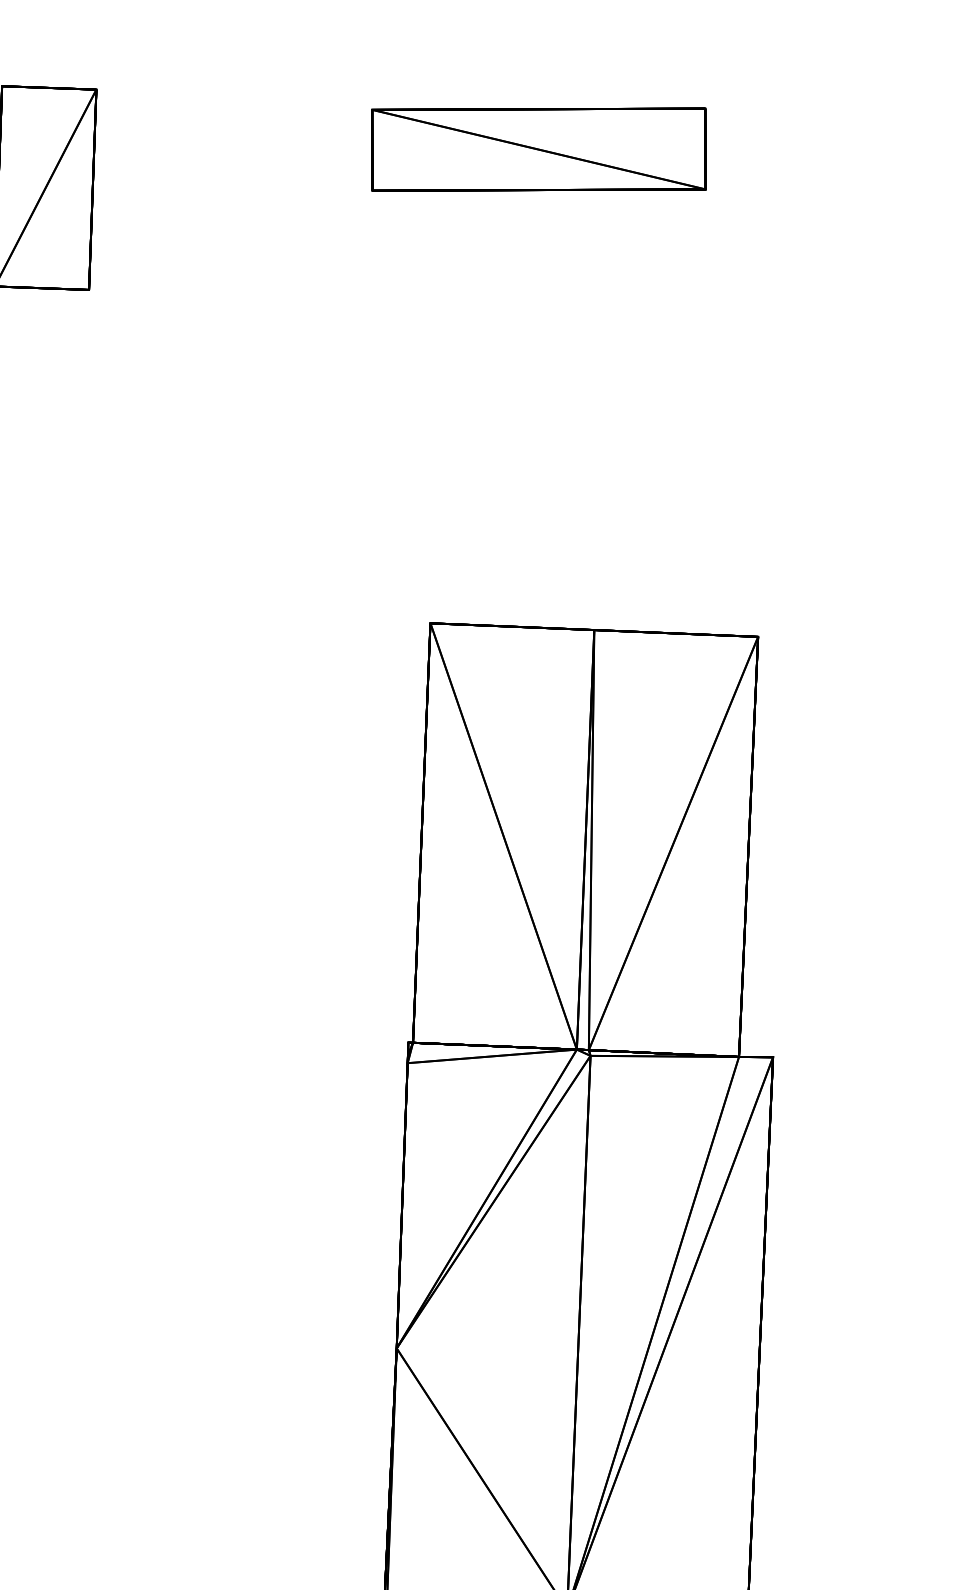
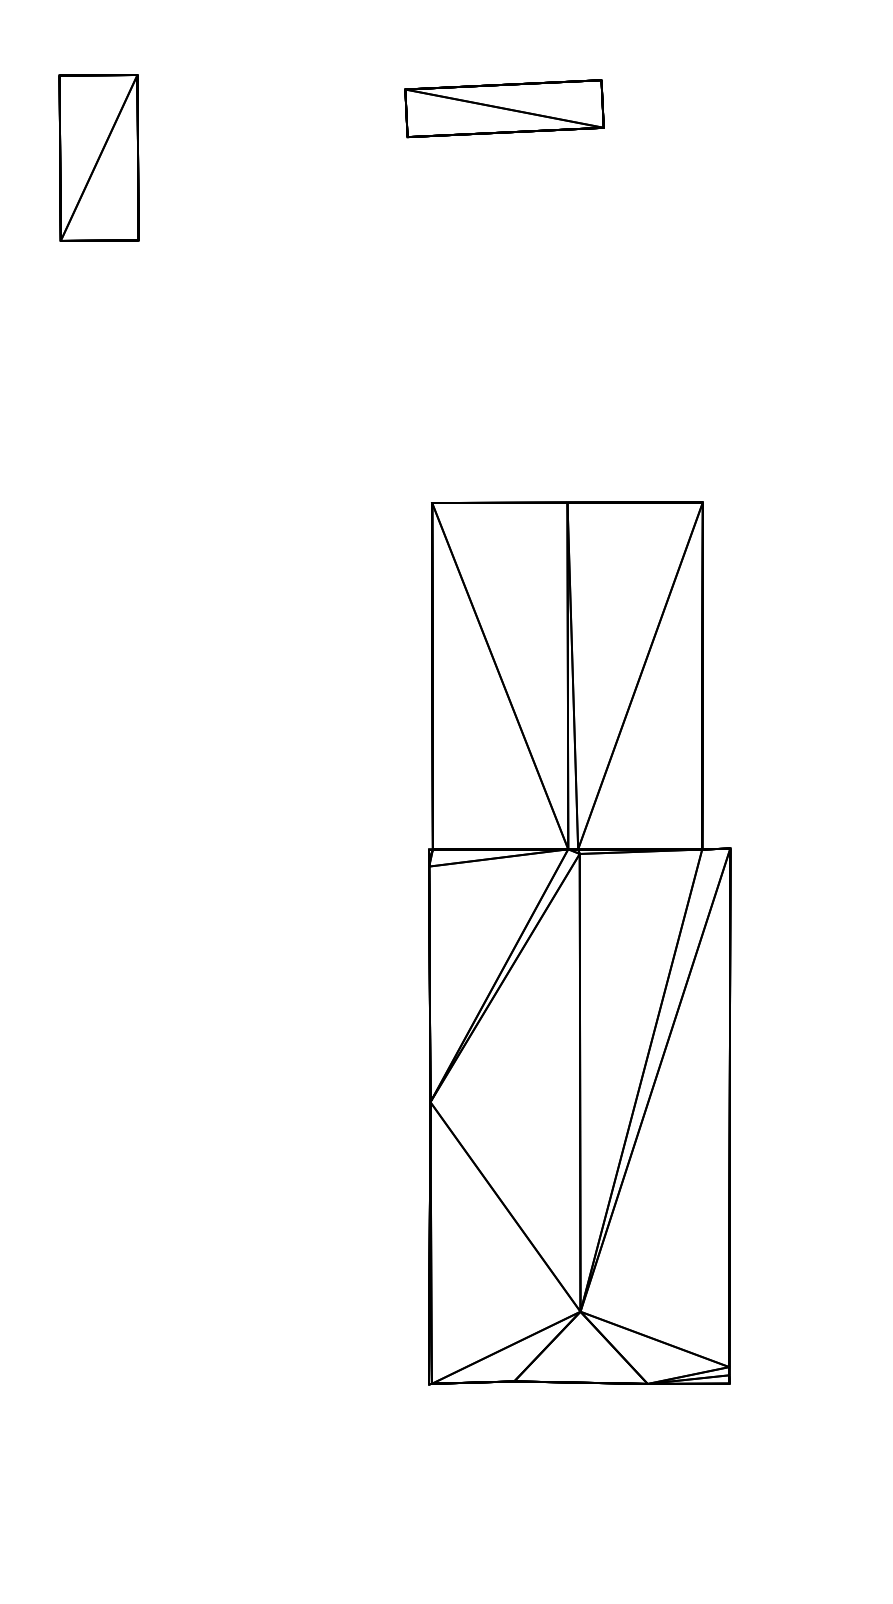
part: (538, 149) -> (504, 108), size x0.71

